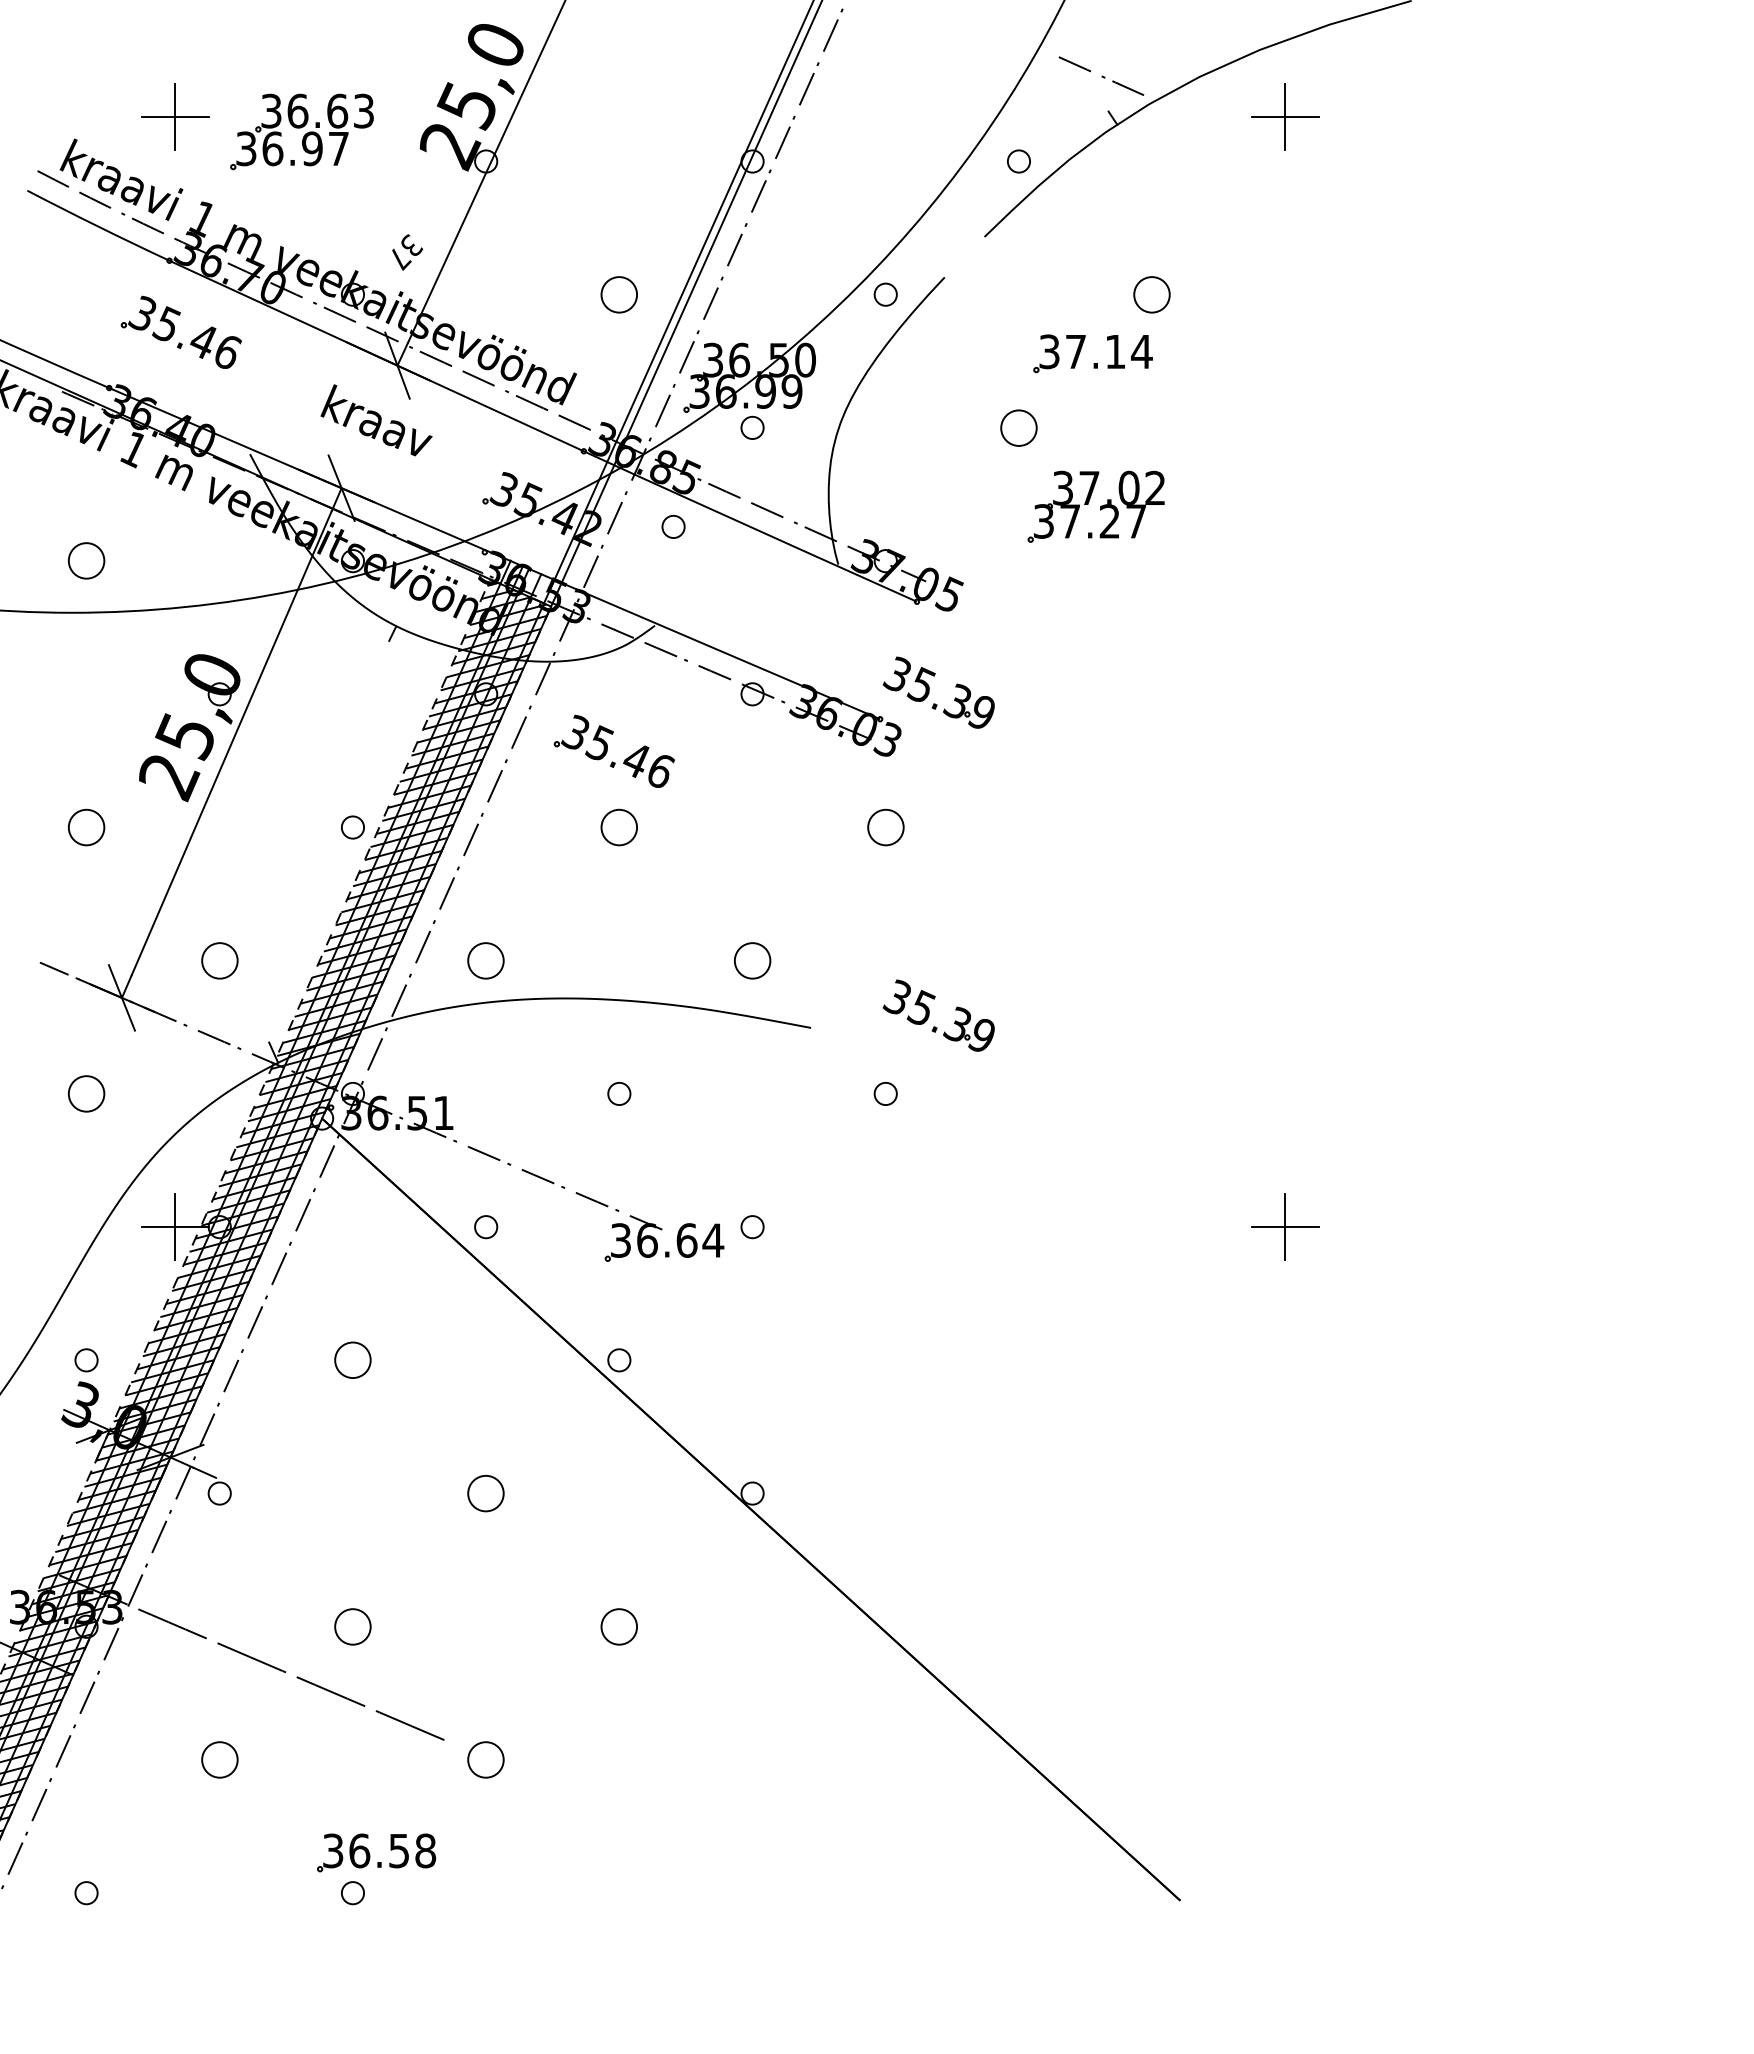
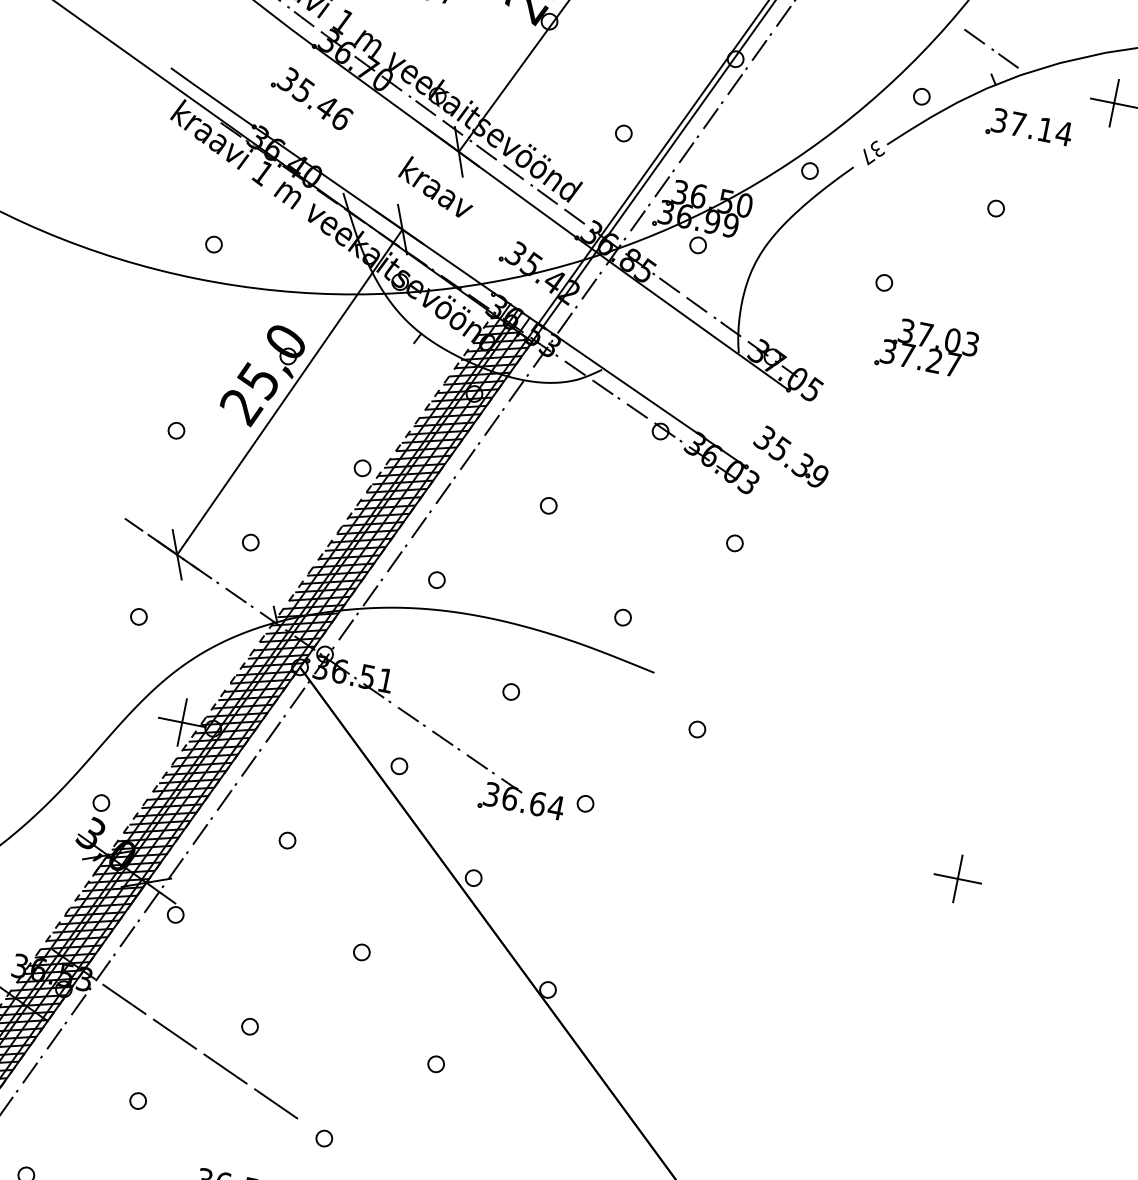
text: (407, 252) -> (873, 153), moved
part: (619, 294) -> (623, 133), size x0.62
part: (1152, 294) -> (996, 208), size x0.62
part: (1093, 363) -> (1028, 135), moved
part: (1018, 427) -> (884, 282), size x0.62
text: (1155, 488) -> (971, 344), 37.02 -> 37.03
part: (673, 526) -> (629, 303), removed
part: (86, 561) -> (213, 244), size x0.62
part: (613, 750) -> (555, 451), removed
part: (86, 827) -> (176, 430), size x0.62
part: (619, 827) -> (548, 505), size x0.62
part: (885, 827) -> (734, 543), size x0.62
part: (219, 960) -> (250, 542), size x0.62
part: (486, 960) -> (437, 580), size x0.62
part: (752, 960) -> (623, 617), size x0.62
part: (929, 1015) -> (738, 680), removed
part: (86, 1093) -> (138, 616), size x0.62
part: (352, 1360) -> (287, 840), size x0.62
part: (486, 1493) -> (362, 952), size x0.62
part: (352, 1626) -> (249, 1026), size x0.62
part: (619, 1626) -> (436, 1064), size x0.62
part: (219, 1759) -> (138, 1100), size x0.62
part: (486, 1759) -> (324, 1138), size x0.62

